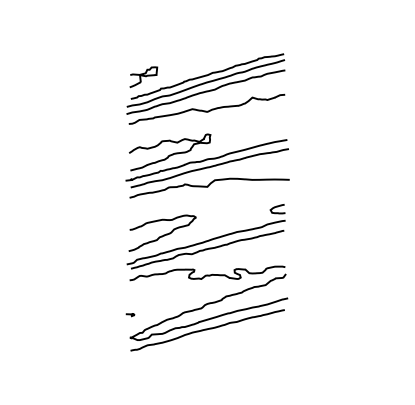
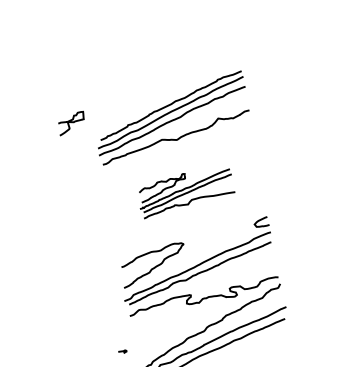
curve: (143, 76) -> (71, 122), moved
part: (207, 165) -> (186, 191), size x0.6
curve: (130, 315) -> (123, 352), moved

